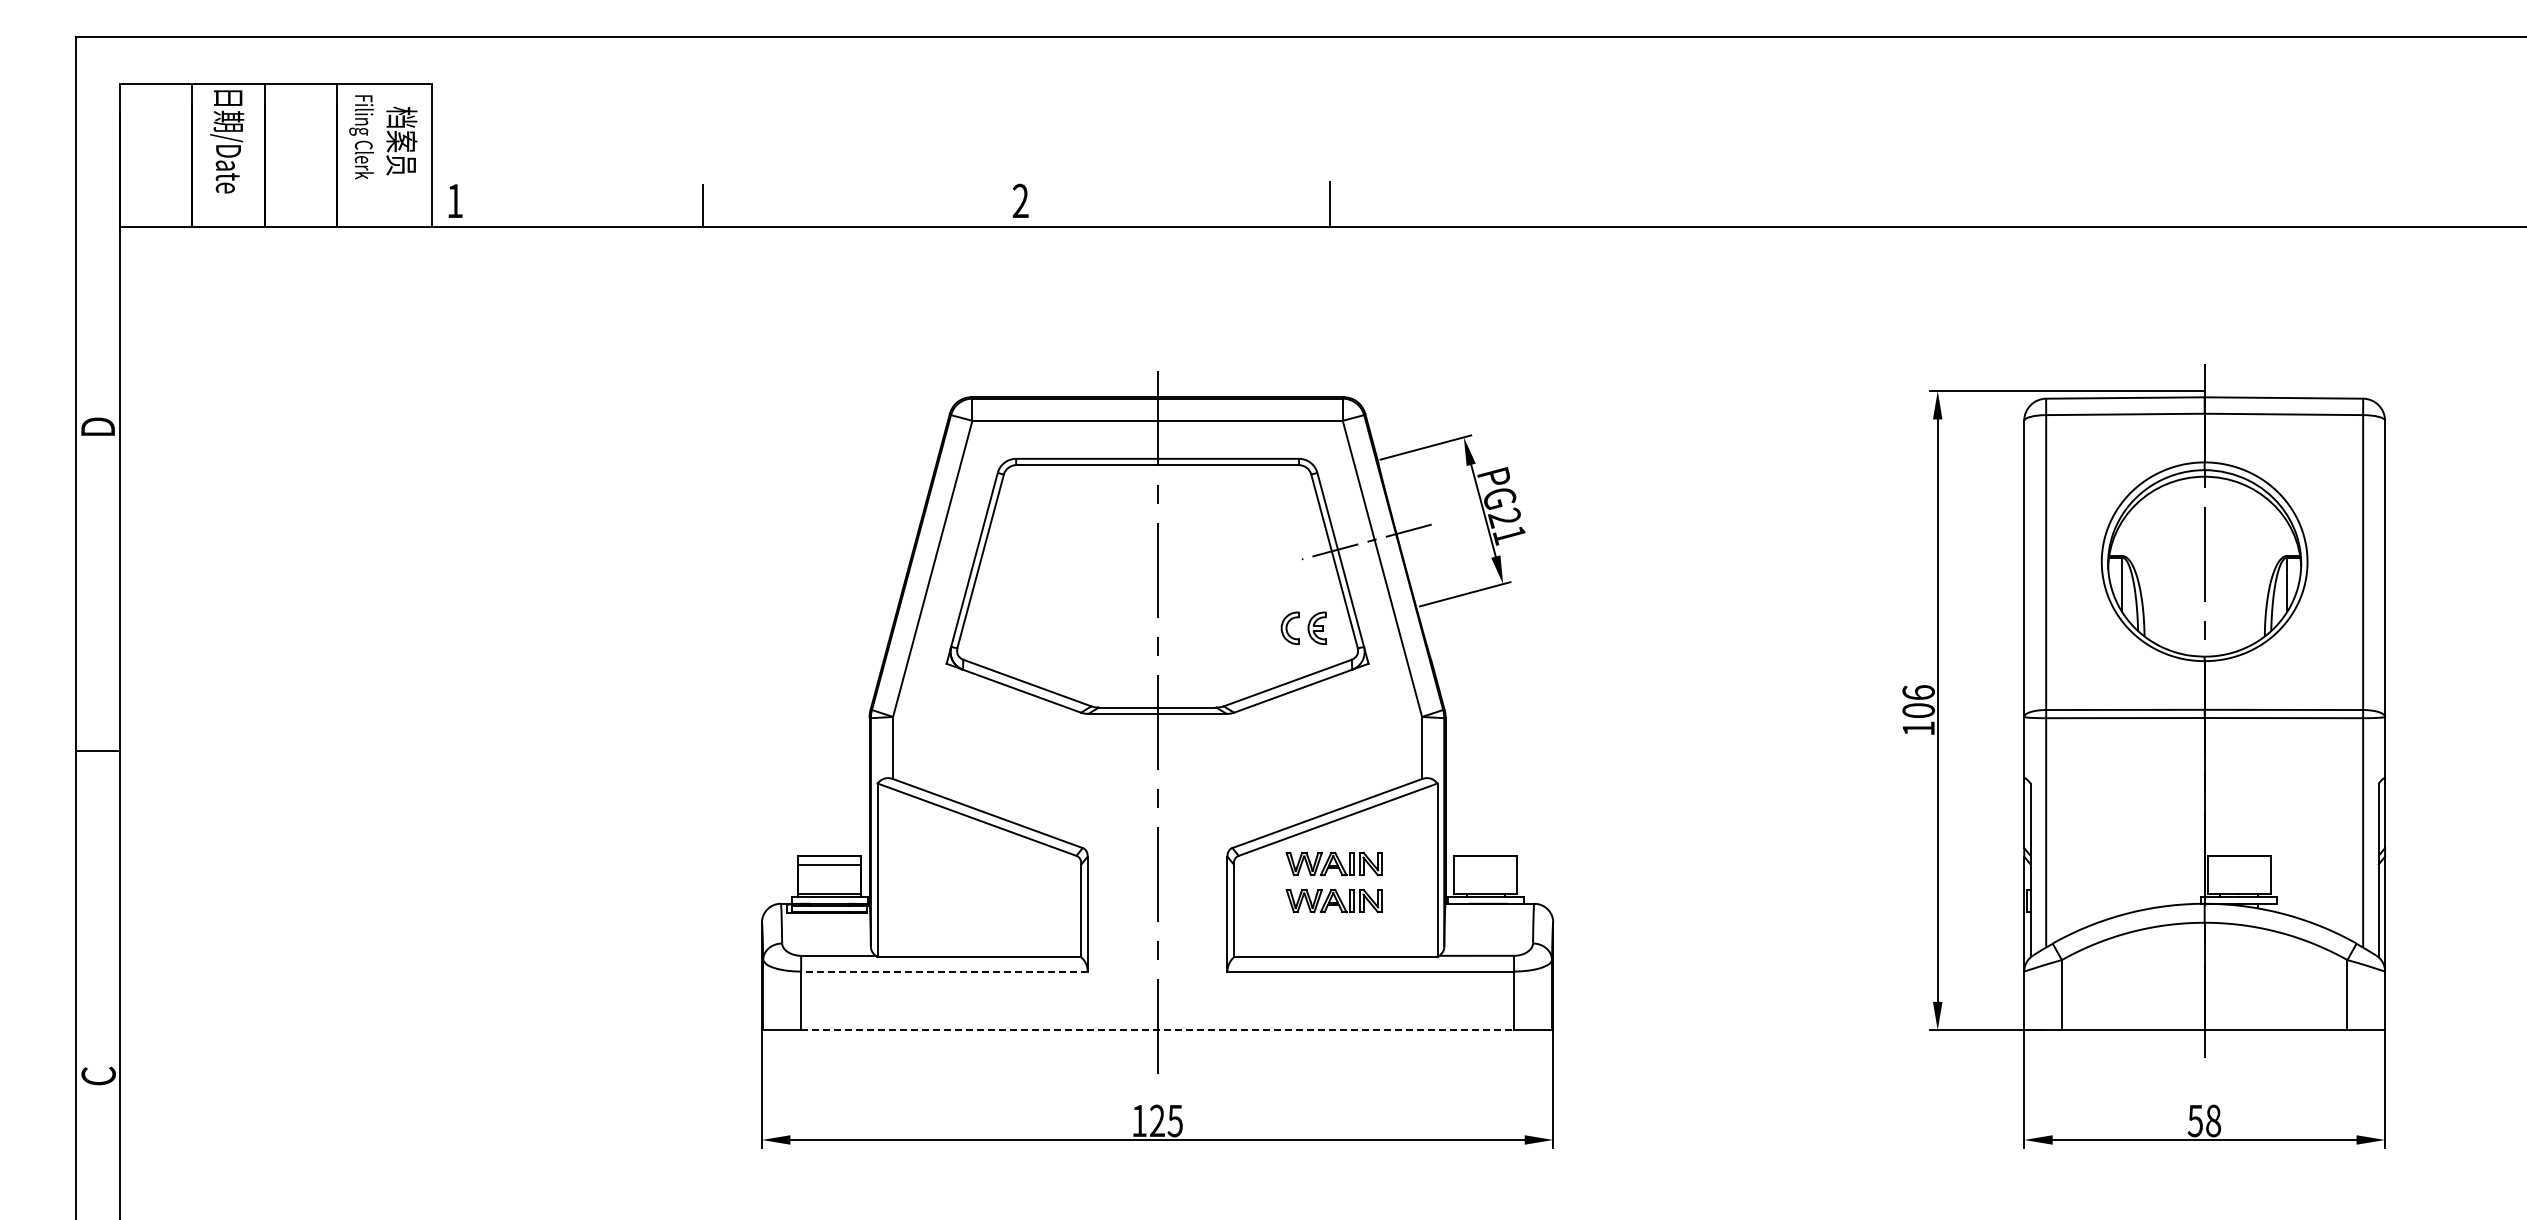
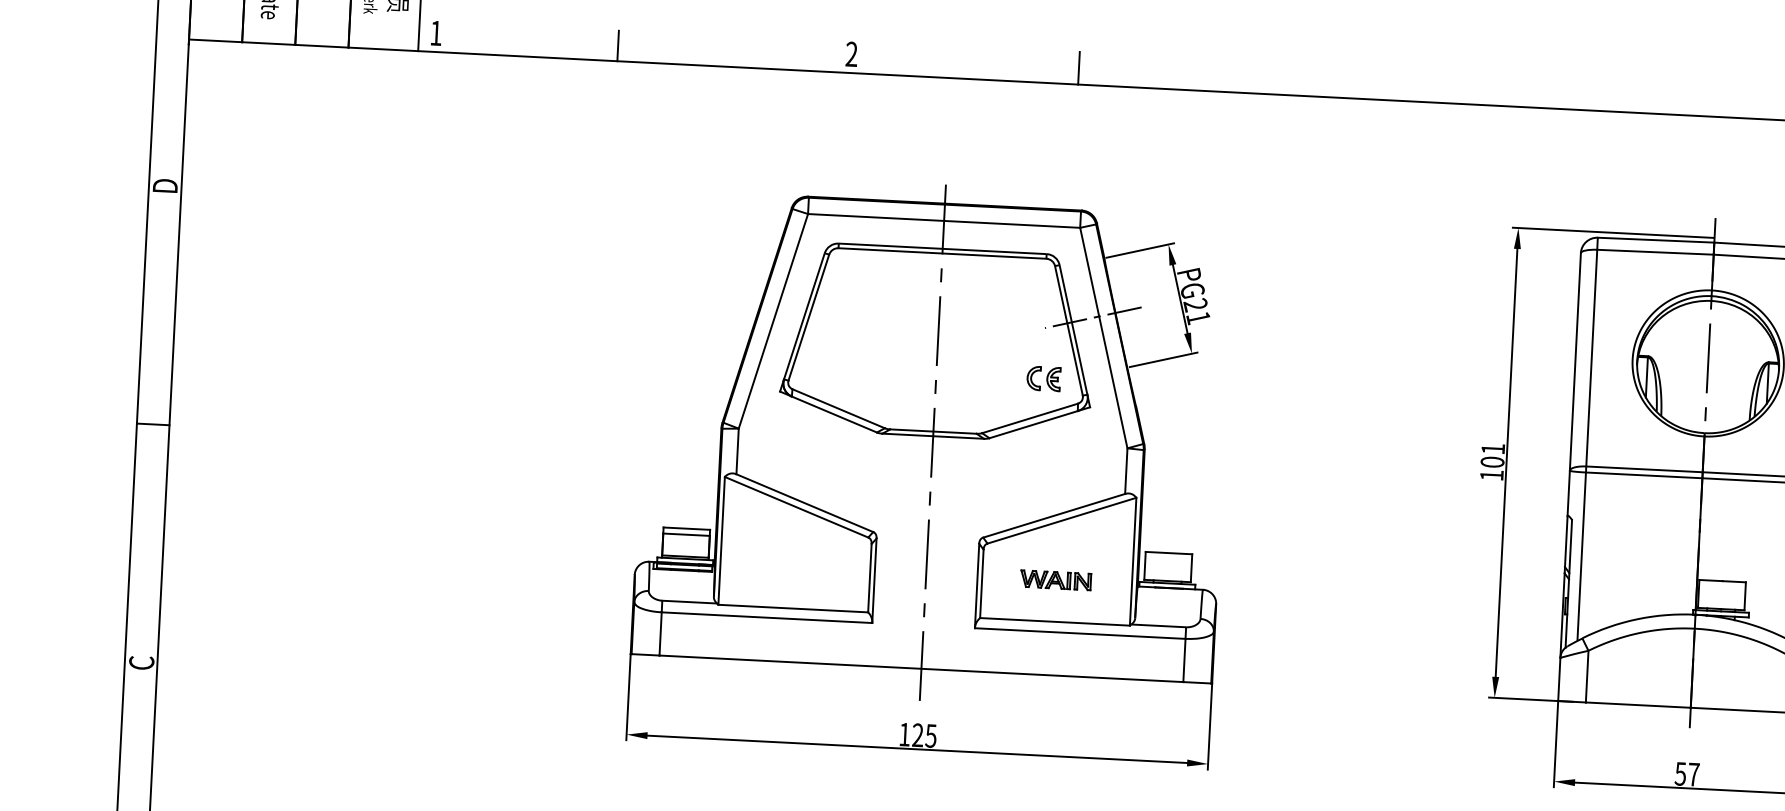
text: (1918, 692) -> (1493, 448), 106 -> 101
part: (1333, 863) -> (1056, 552), removed
line: (943, 971) -> (766, 617), dashed -> solid
line: (1158, 1030) -> (922, 668), dashed -> solid
text: (2213, 1120) -> (1693, 774), 58 -> 57

